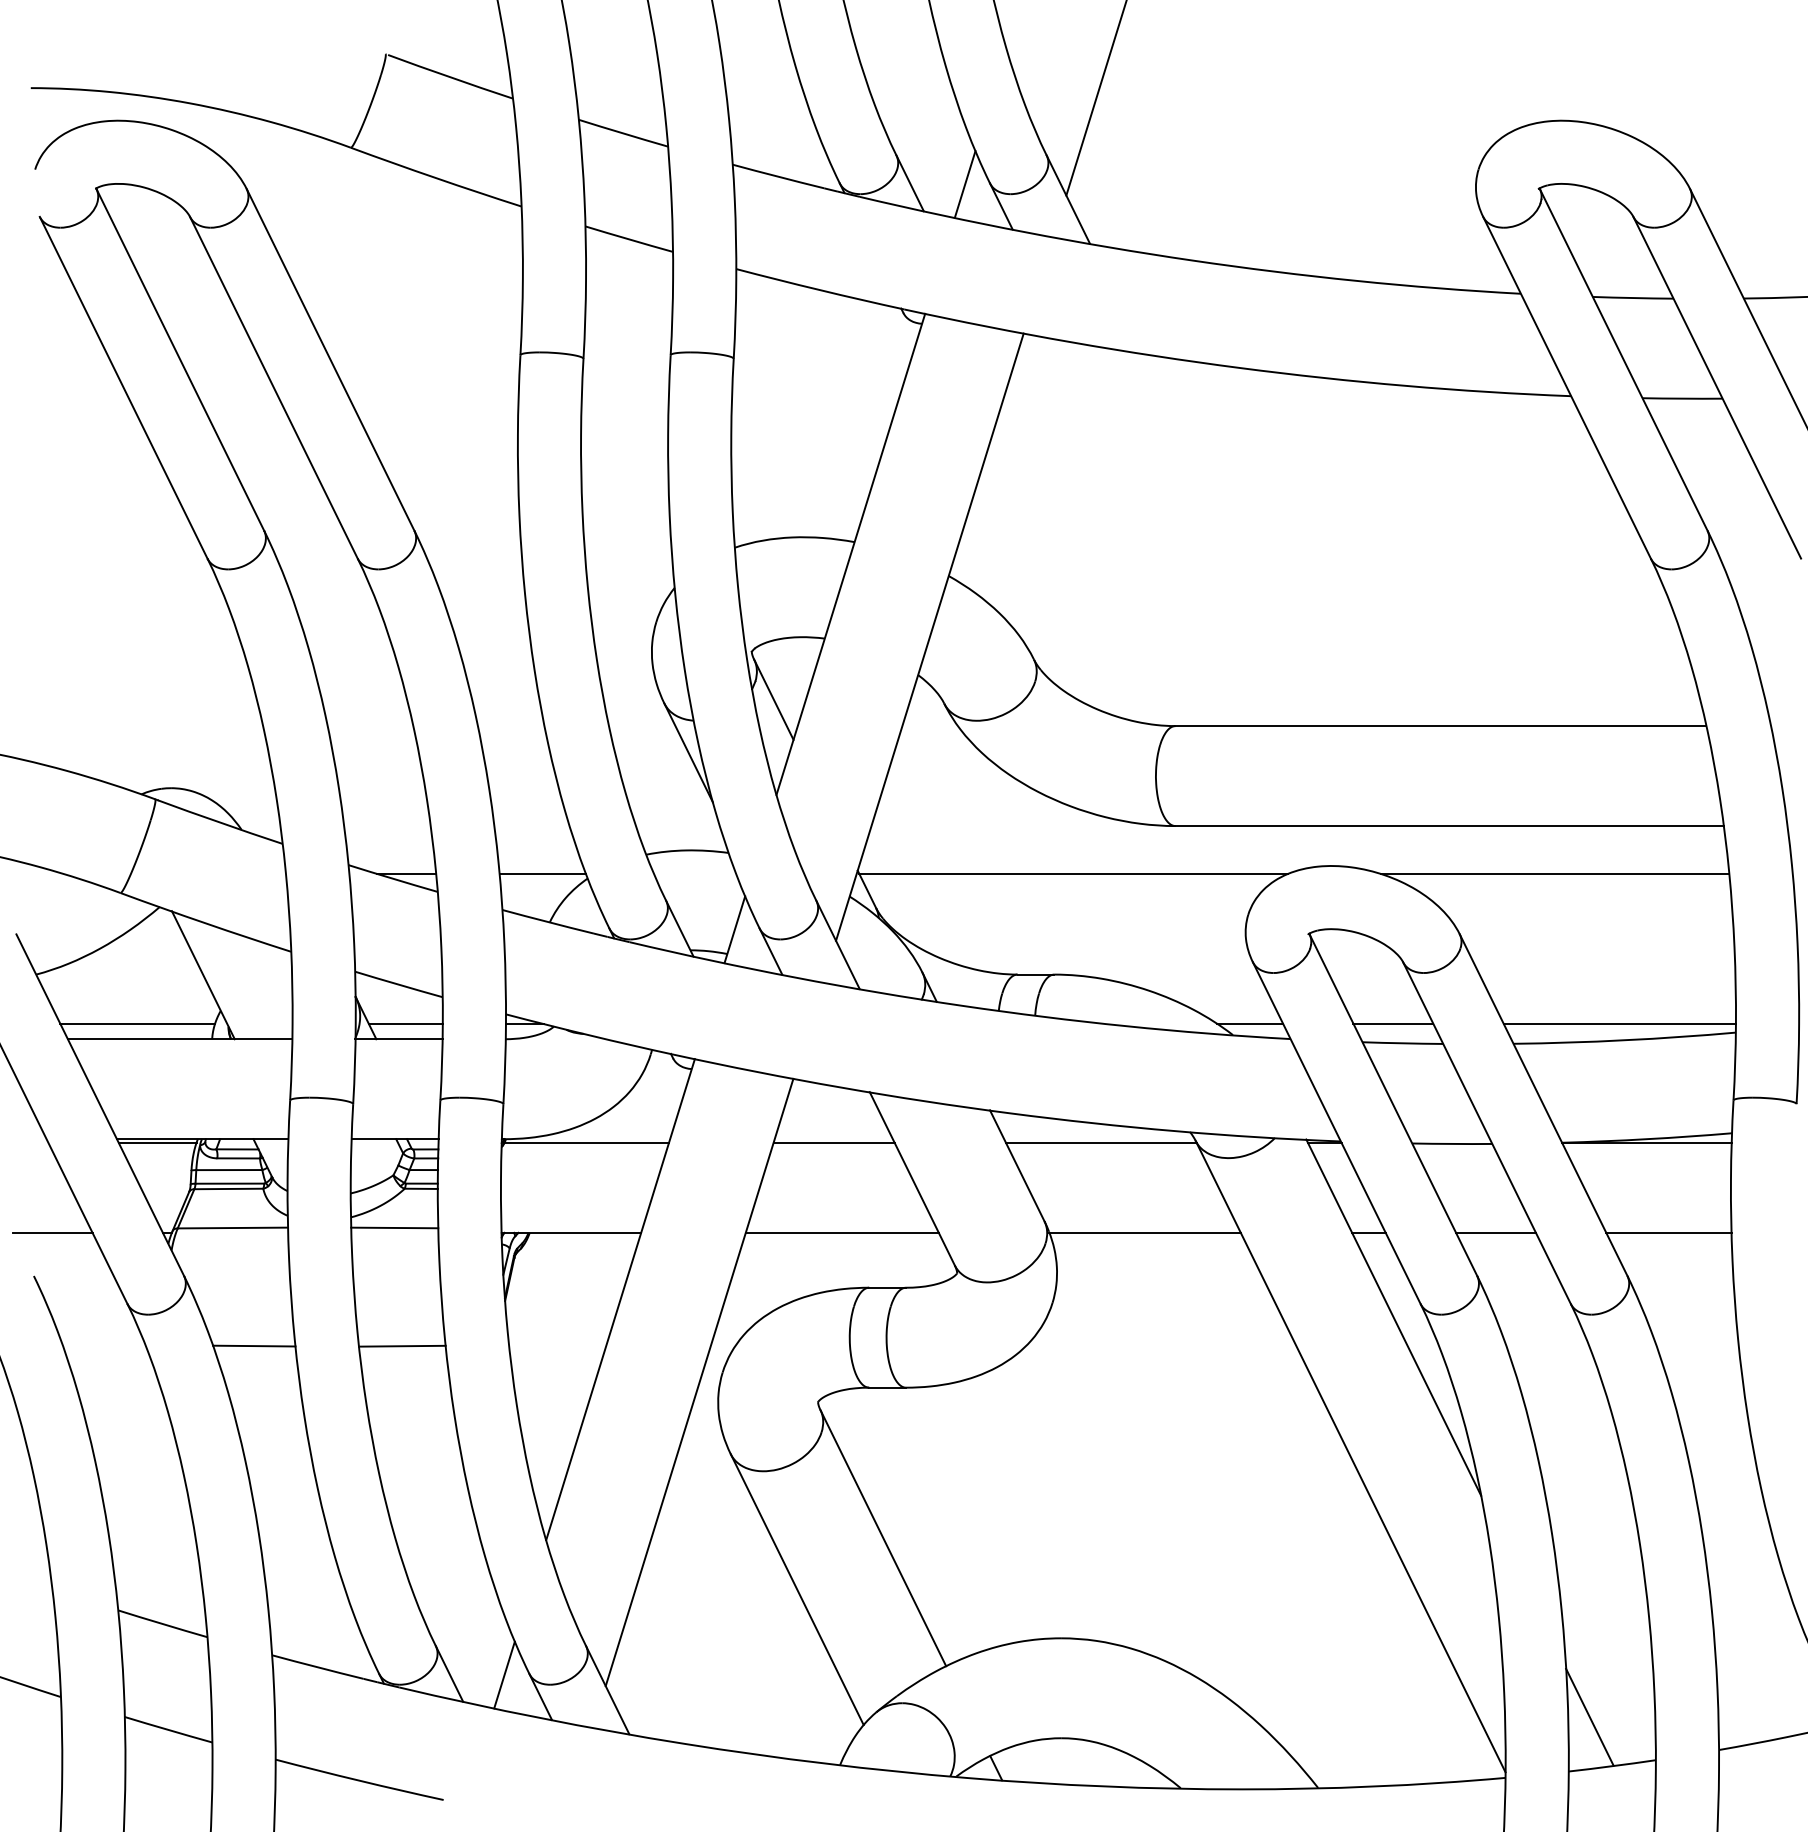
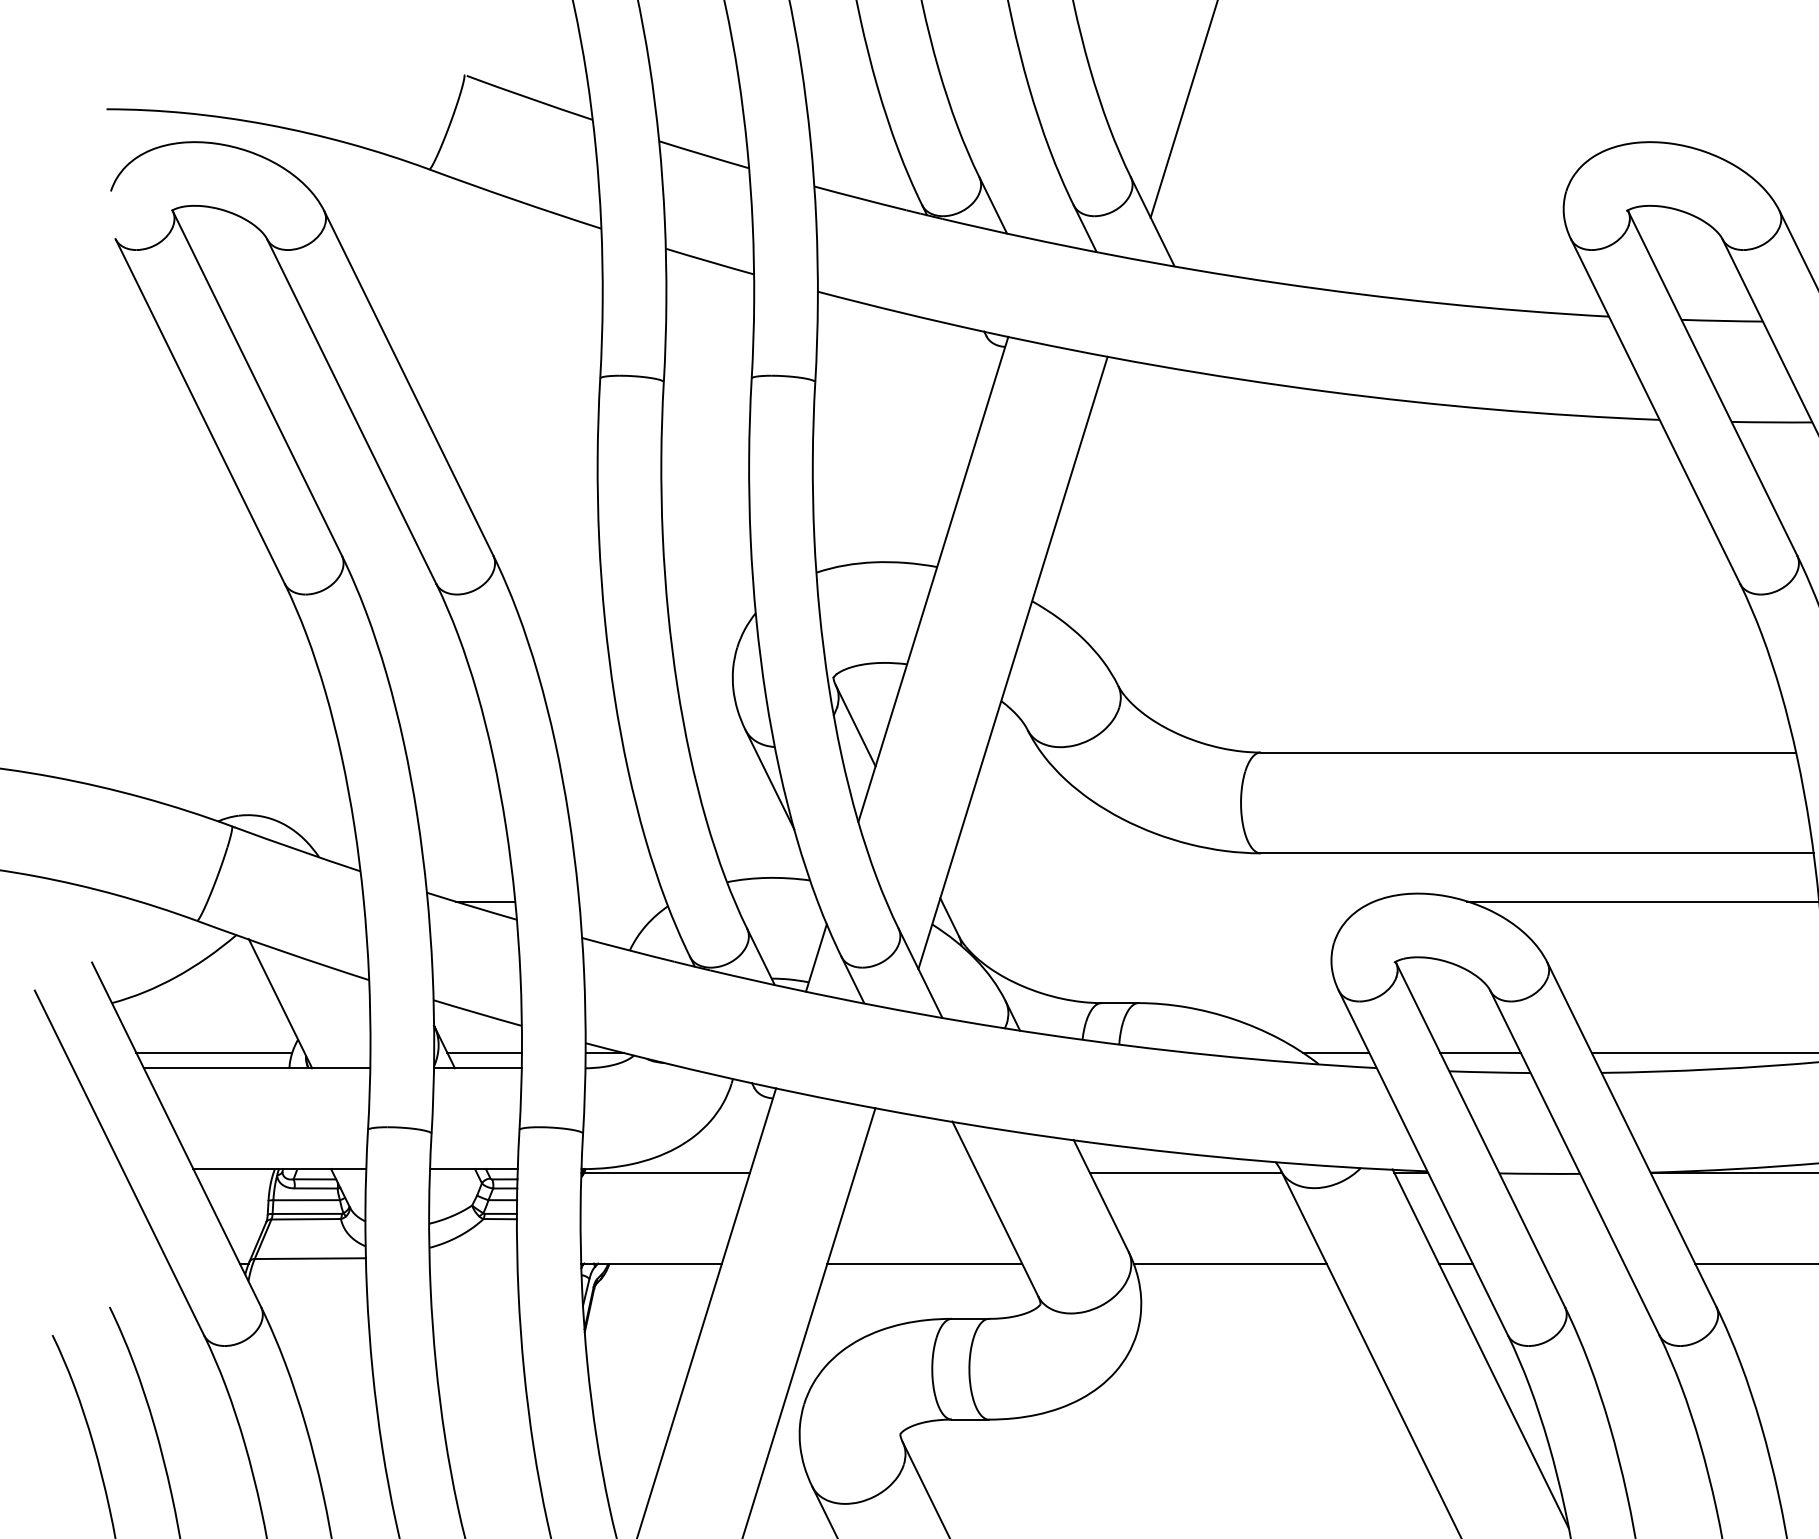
line: (964, 184) -> (1047, 206), removed
line: (542, 873) -> (622, 901), removed
line: (1073, 873) -> (1157, 901), removed
line: (157, 1142) -> (234, 1172), removed
line: (833, 1142) -> (915, 1172), removed
line: (394, 1227) -> (473, 1258), removed
line: (52, 1232) -> (128, 1263), removed
line: (1495, 1232) -> (1583, 1263), removed
line: (253, 1345) -> (331, 1377), removed
line: (402, 1345) -> (481, 1377), removed

